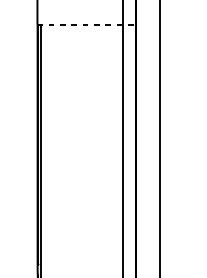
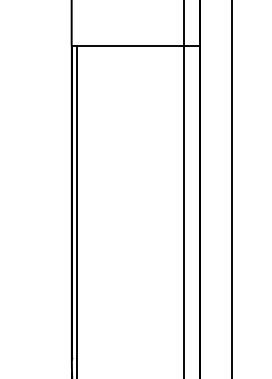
line: (87, 24) -> (136, 45), dashed -> solid

